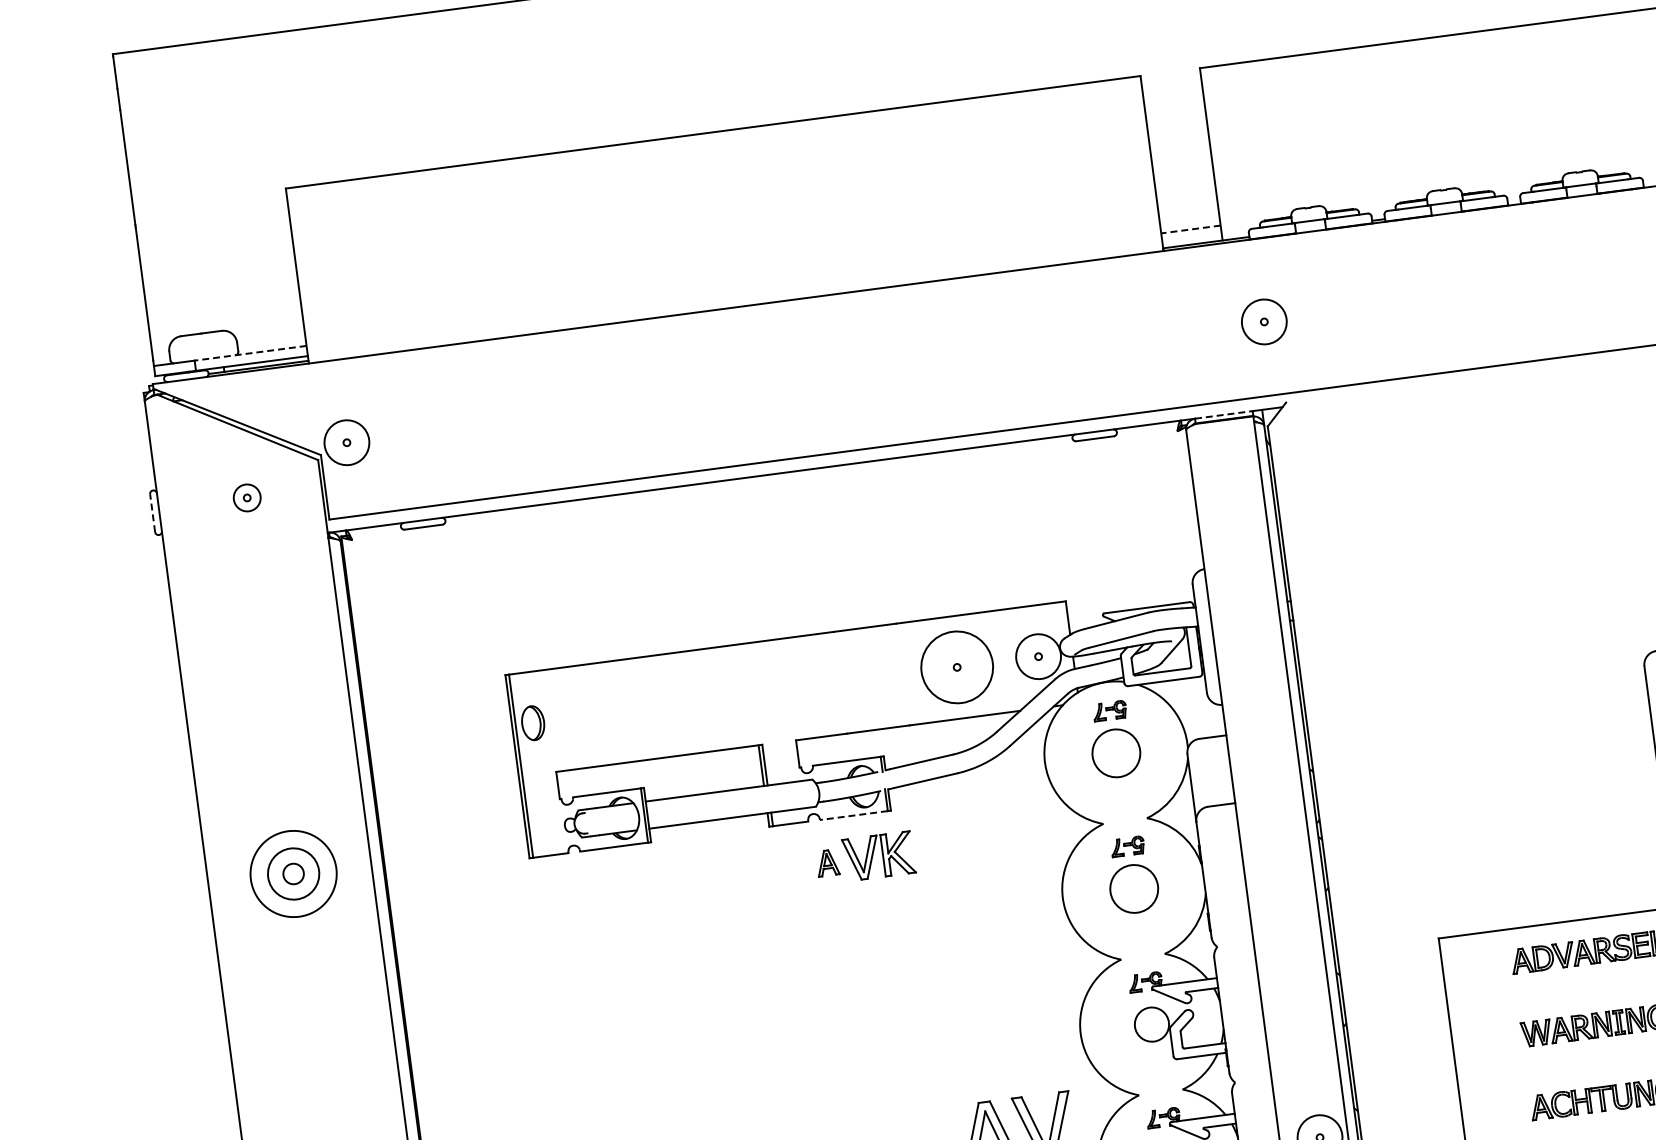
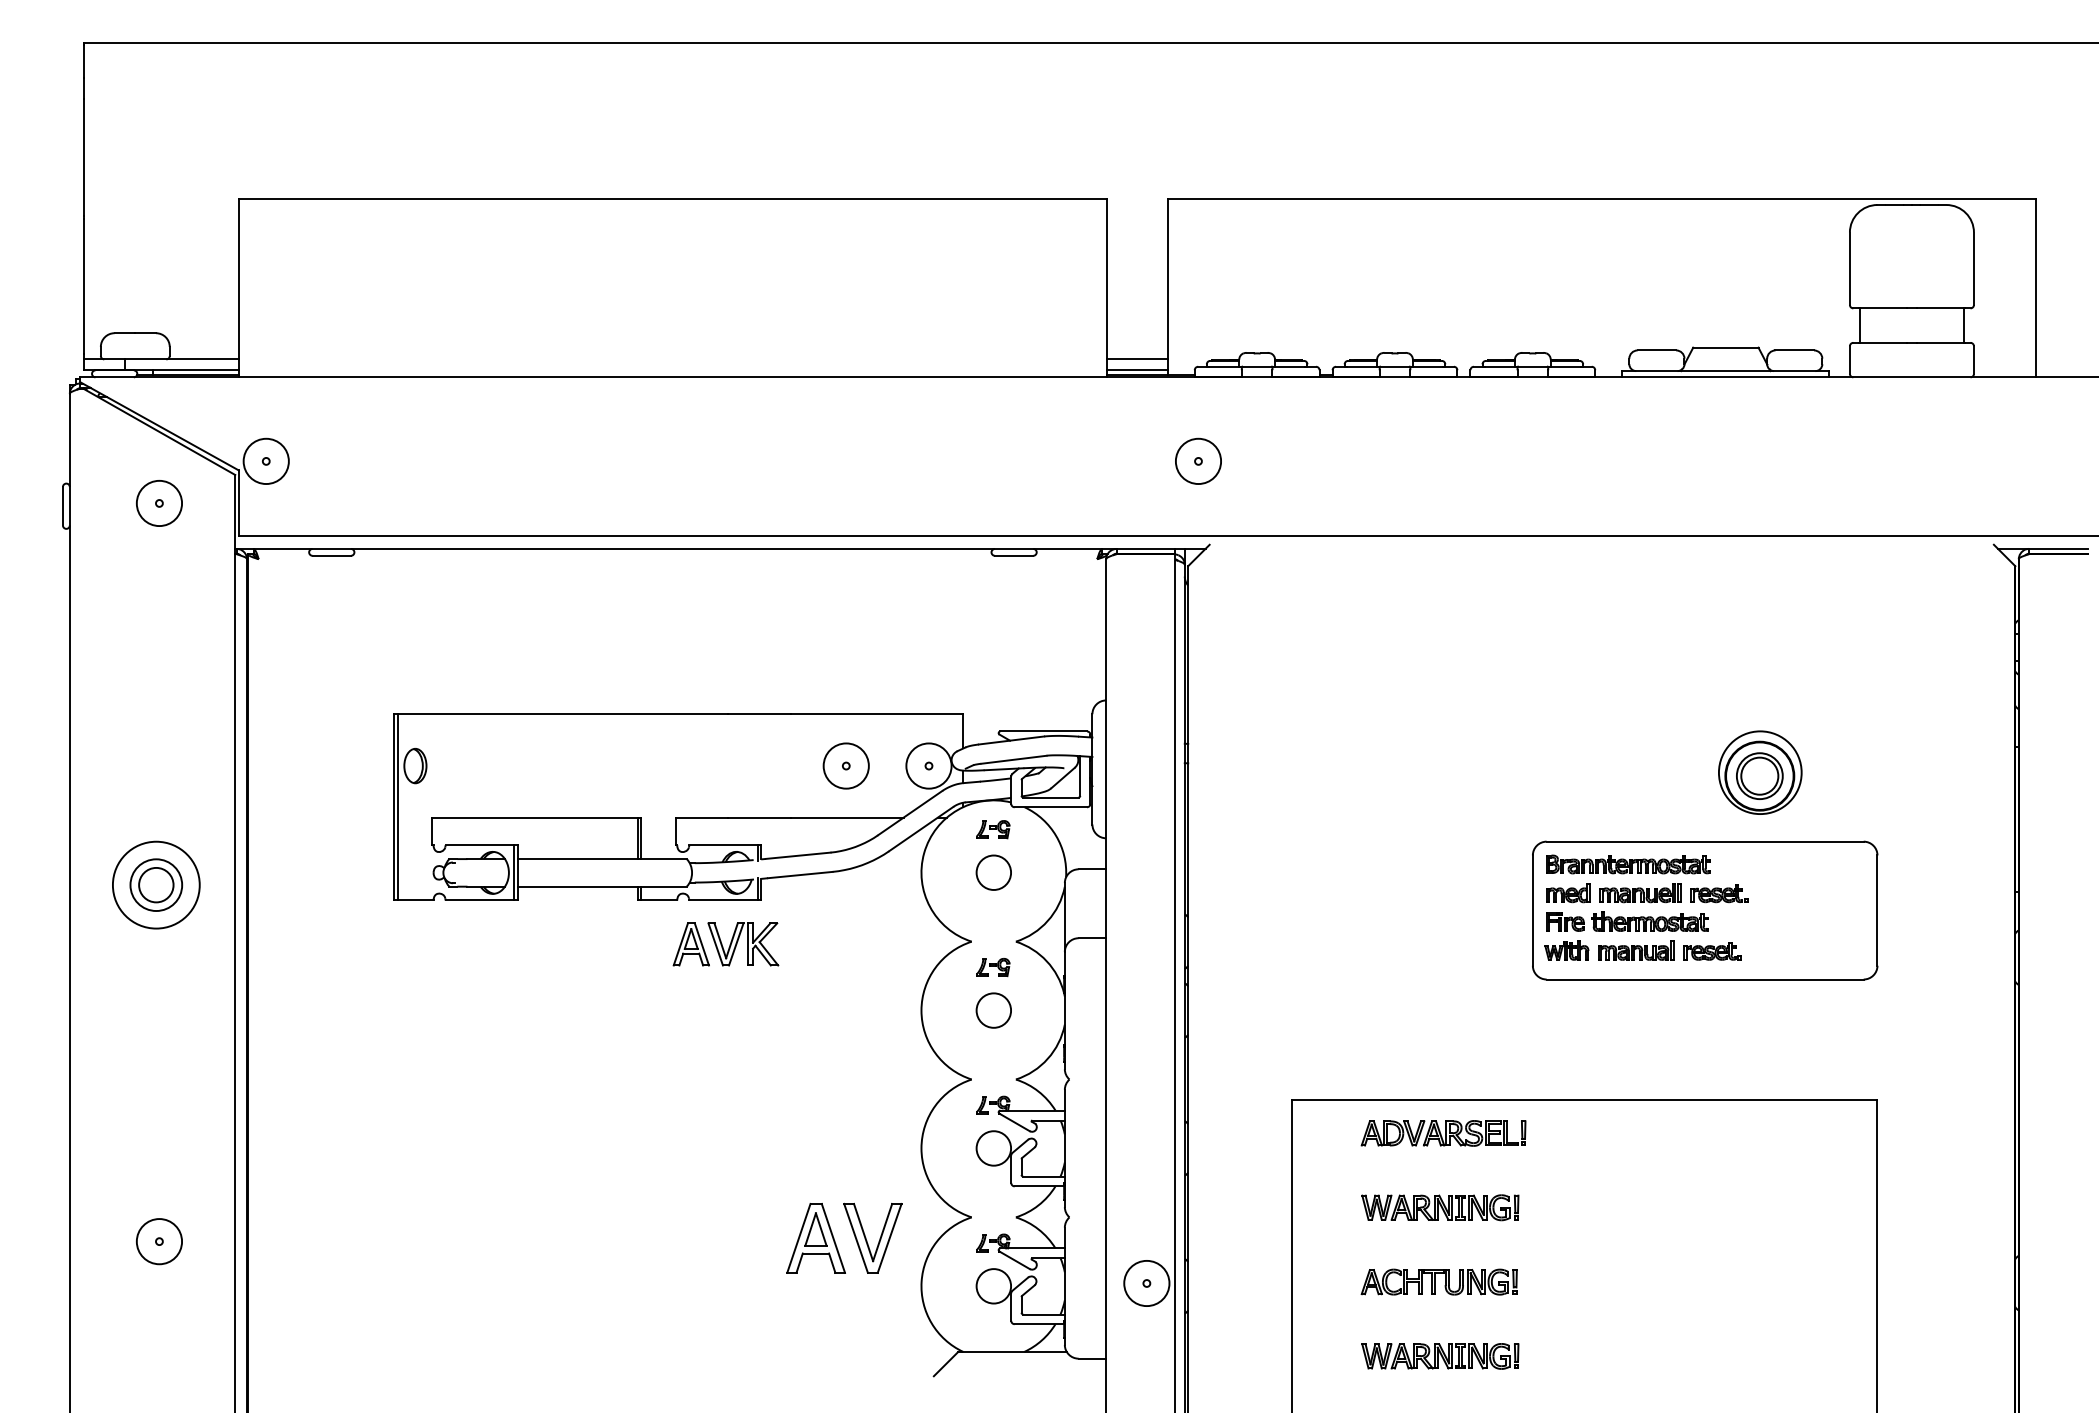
line: (1190, 229) -> (1136, 359), dashed -> solid
line: (1192, 239) -> (1137, 369), added
line: (250, 353) -> (181, 359), dashed -> solid
line: (1224, 414) -> (1146, 548), dashed -> solid
circle: (247, 497) -> (159, 503), size x1.67
line: (152, 512) -> (62, 505), dashed -> solid
circle: (956, 666) -> (845, 765), size x0.62
circle: (1115, 753) -> (993, 872), size x0.71
line: (853, 815) -> (723, 900), dashed -> solid
part: (827, 863) -> (690, 944), size x1.67
circle: (293, 873) -> (156, 884), size x1.67
circle: (1133, 888) -> (993, 1010), size x0.71

